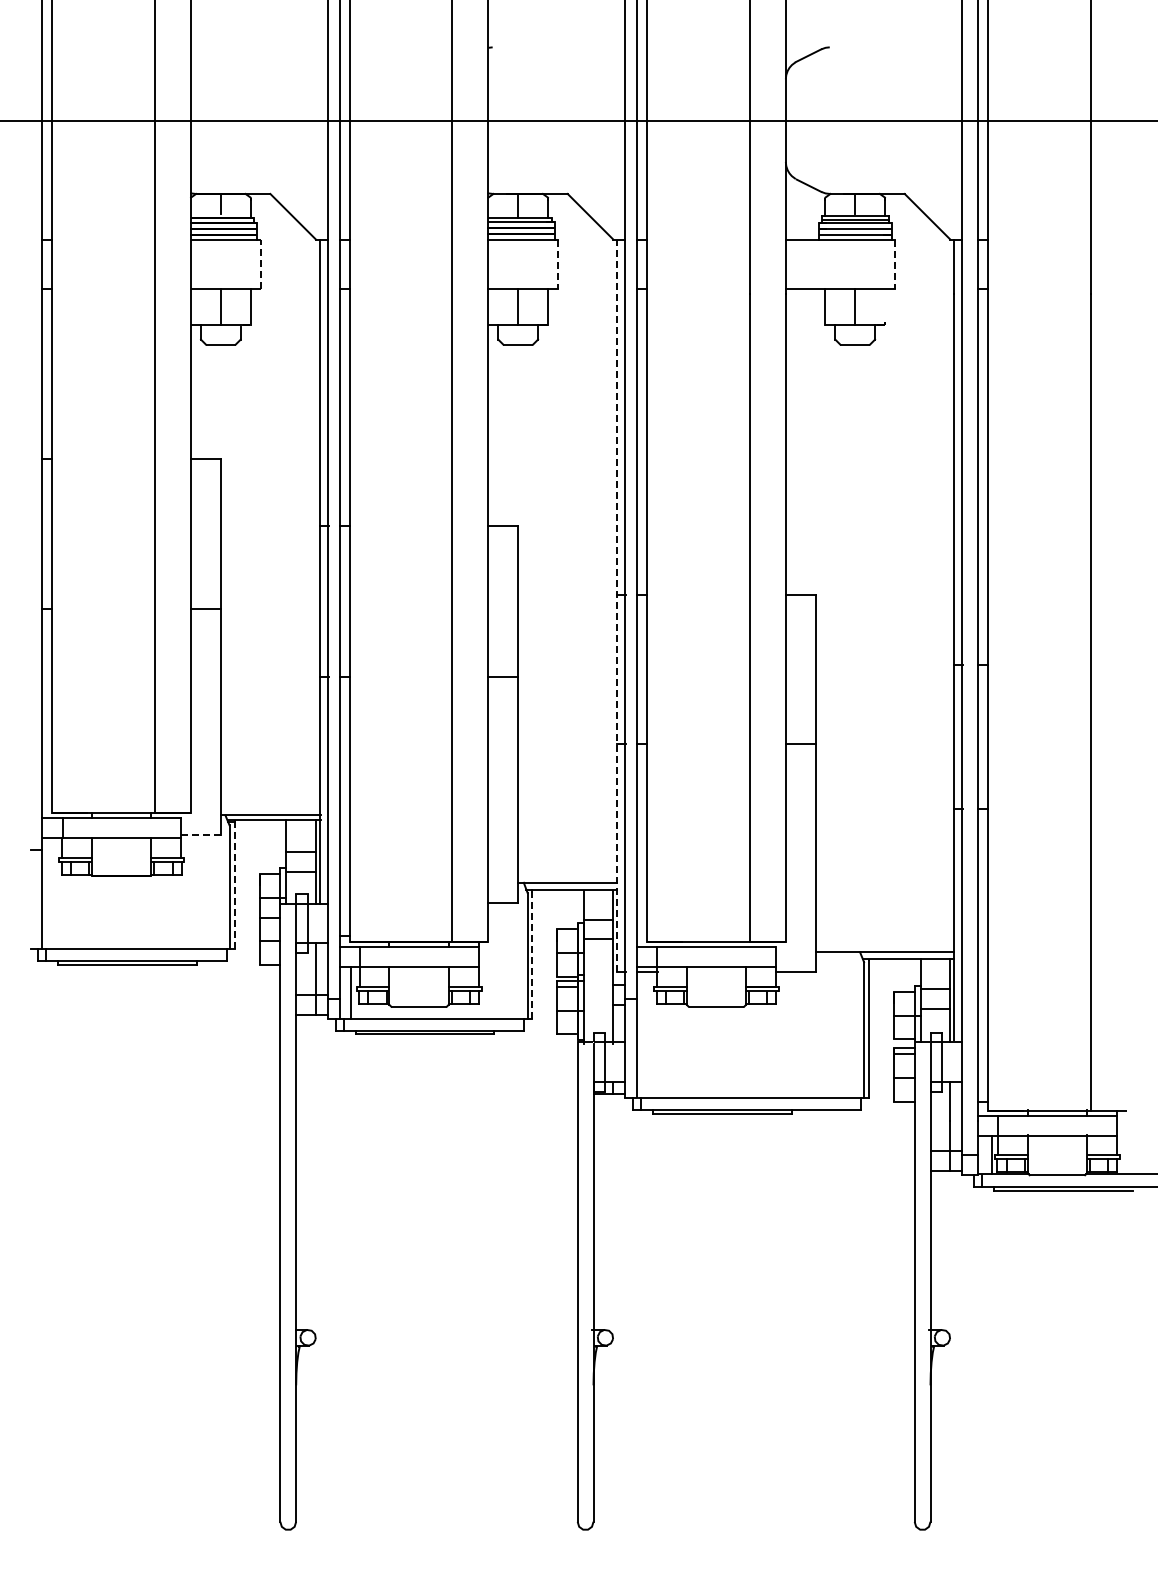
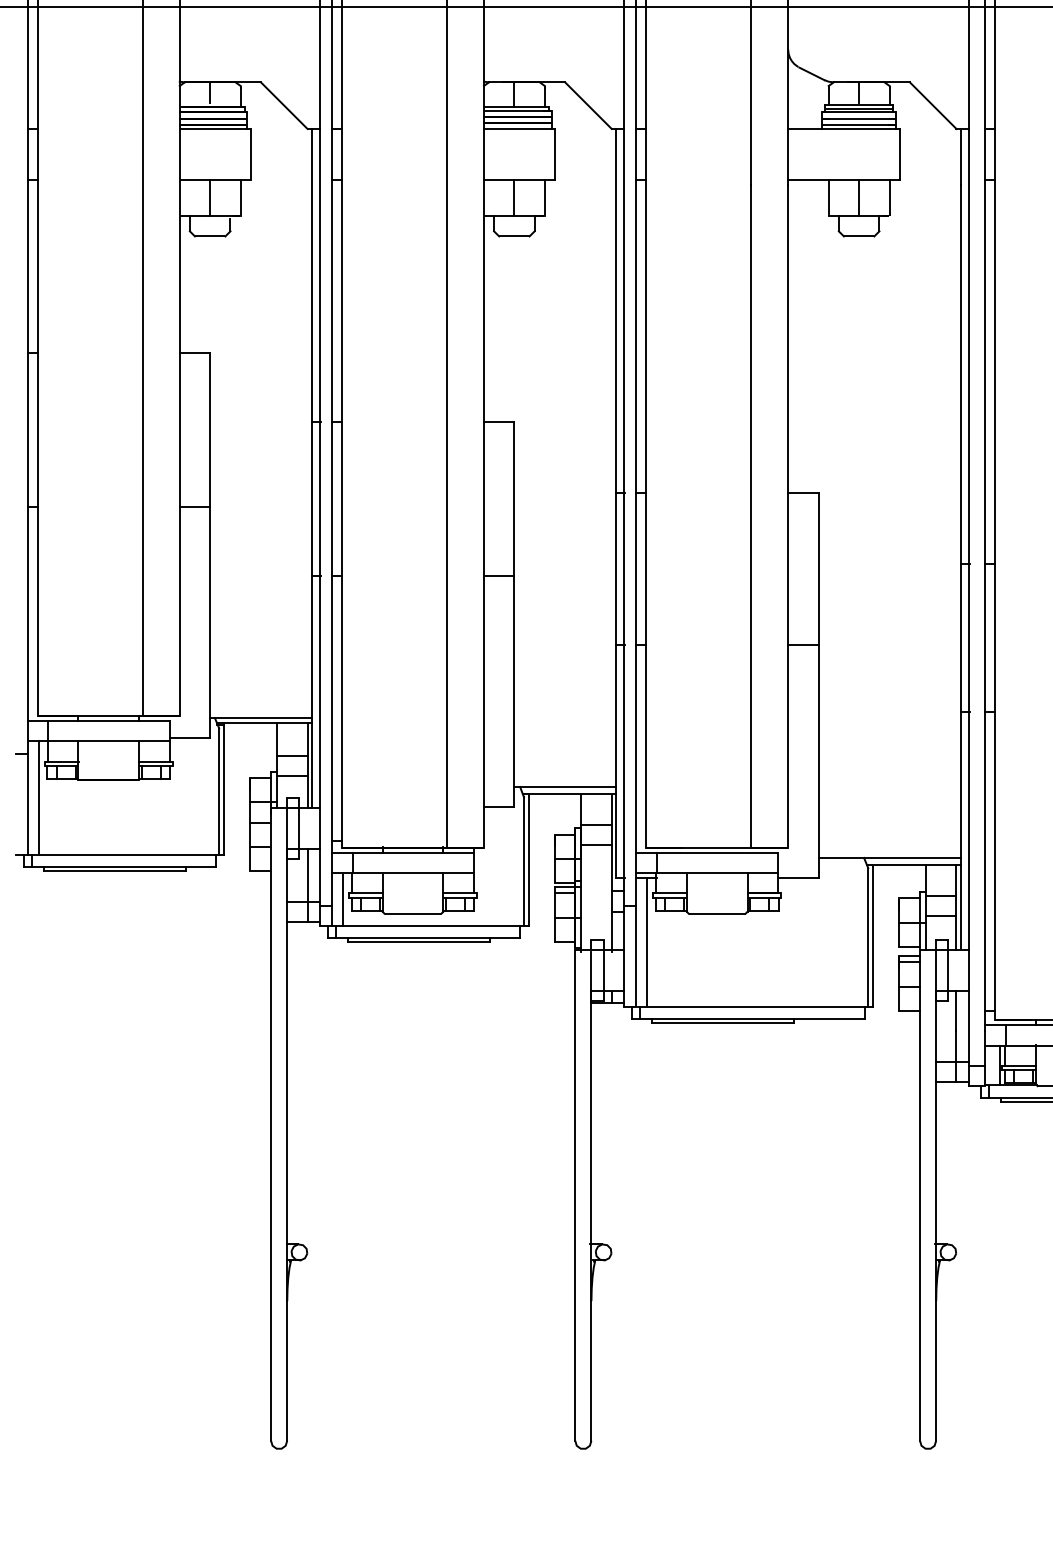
line: (260, 264) -> (250, 154), dashed -> solid
line: (557, 264) -> (554, 154), dashed -> solid
line: (894, 264) -> (899, 154), dashed -> solid
line: (884, 305) -> (889, 196), added
line: (617, 605) -> (615, 503), dashed -> solid
line: (201, 835) -> (190, 738), dashed -> solid
line: (234, 885) -> (224, 789), dashed -> solid
line: (53, 893) -> (38, 797), added
line: (532, 954) -> (529, 860), dashed -> solid
line: (648, 1034) -> (647, 942), added

